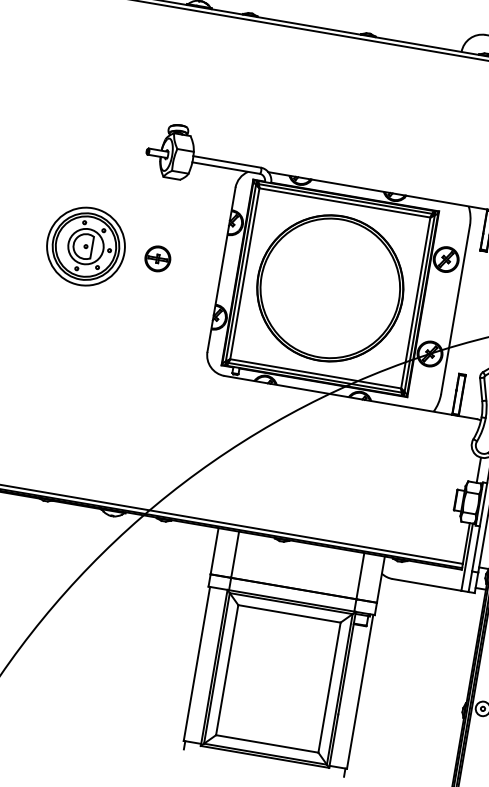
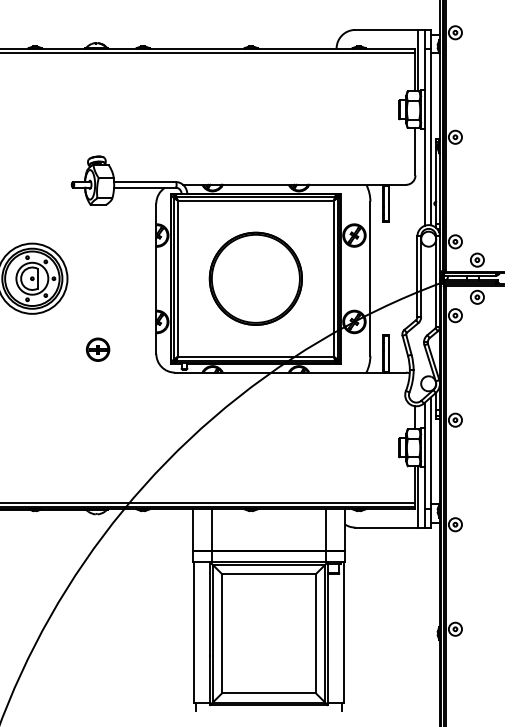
part: (158, 258) -> (98, 349), moved
part: (329, 288) -> (255, 278), size x0.7

